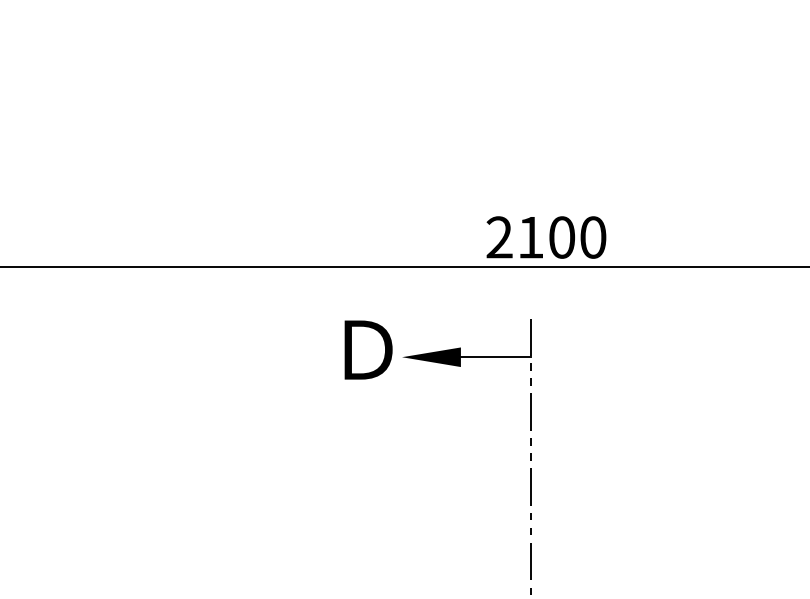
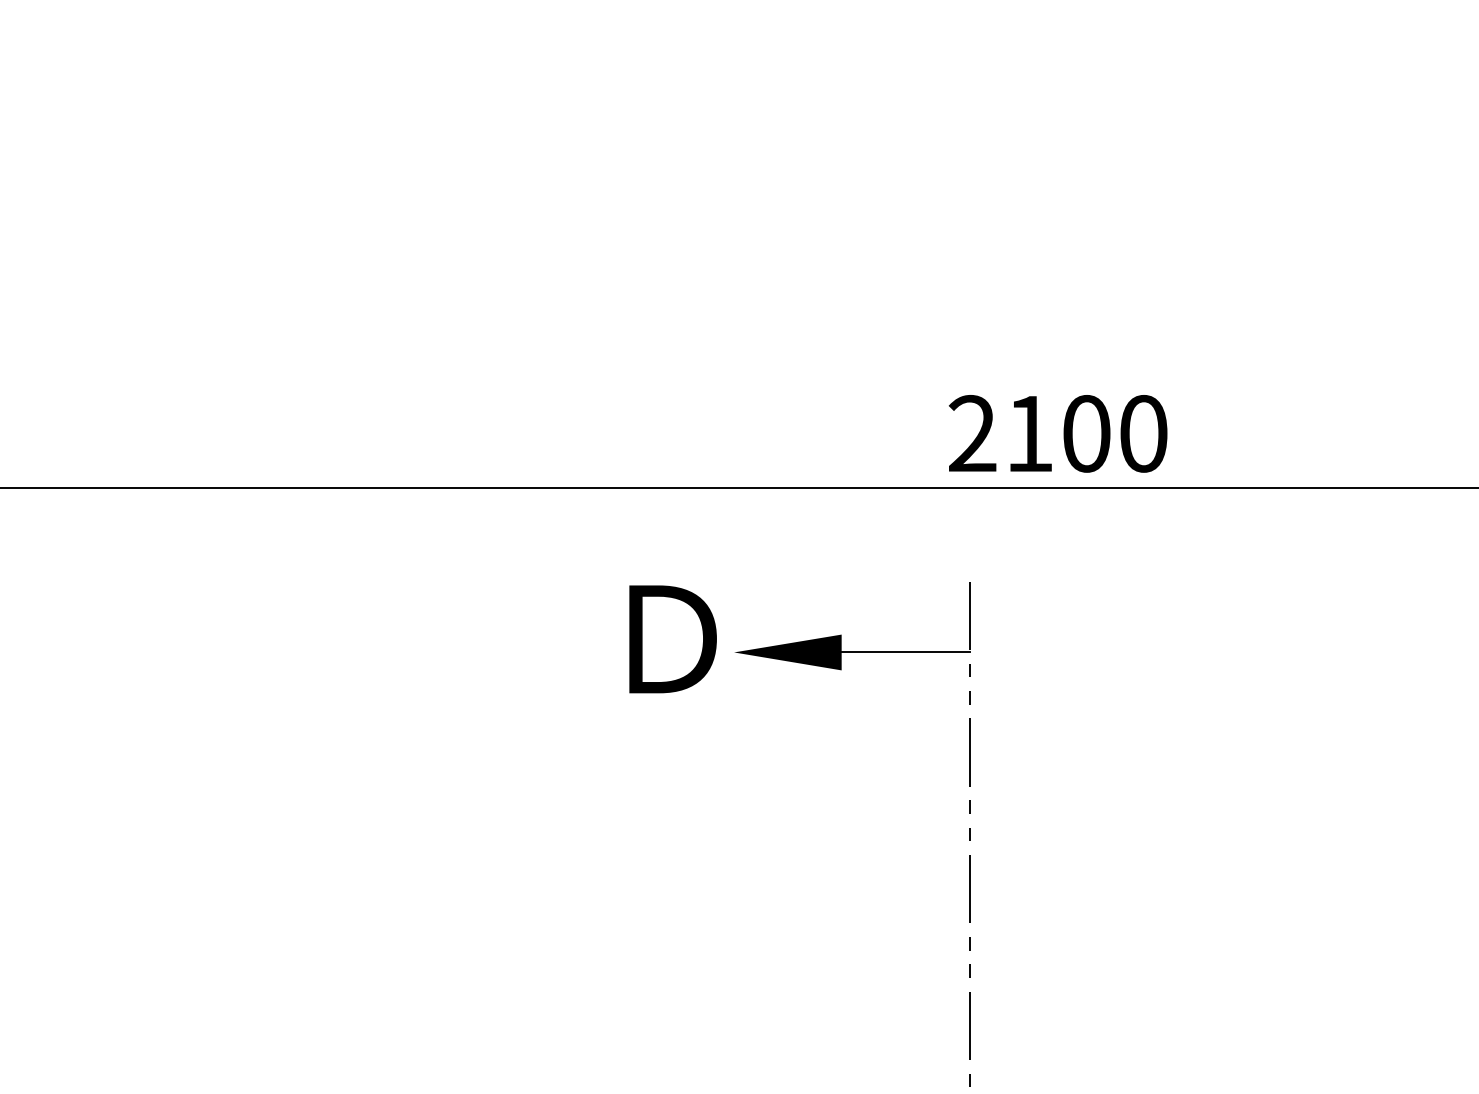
text: (546, 237) -> (1058, 433), moved

